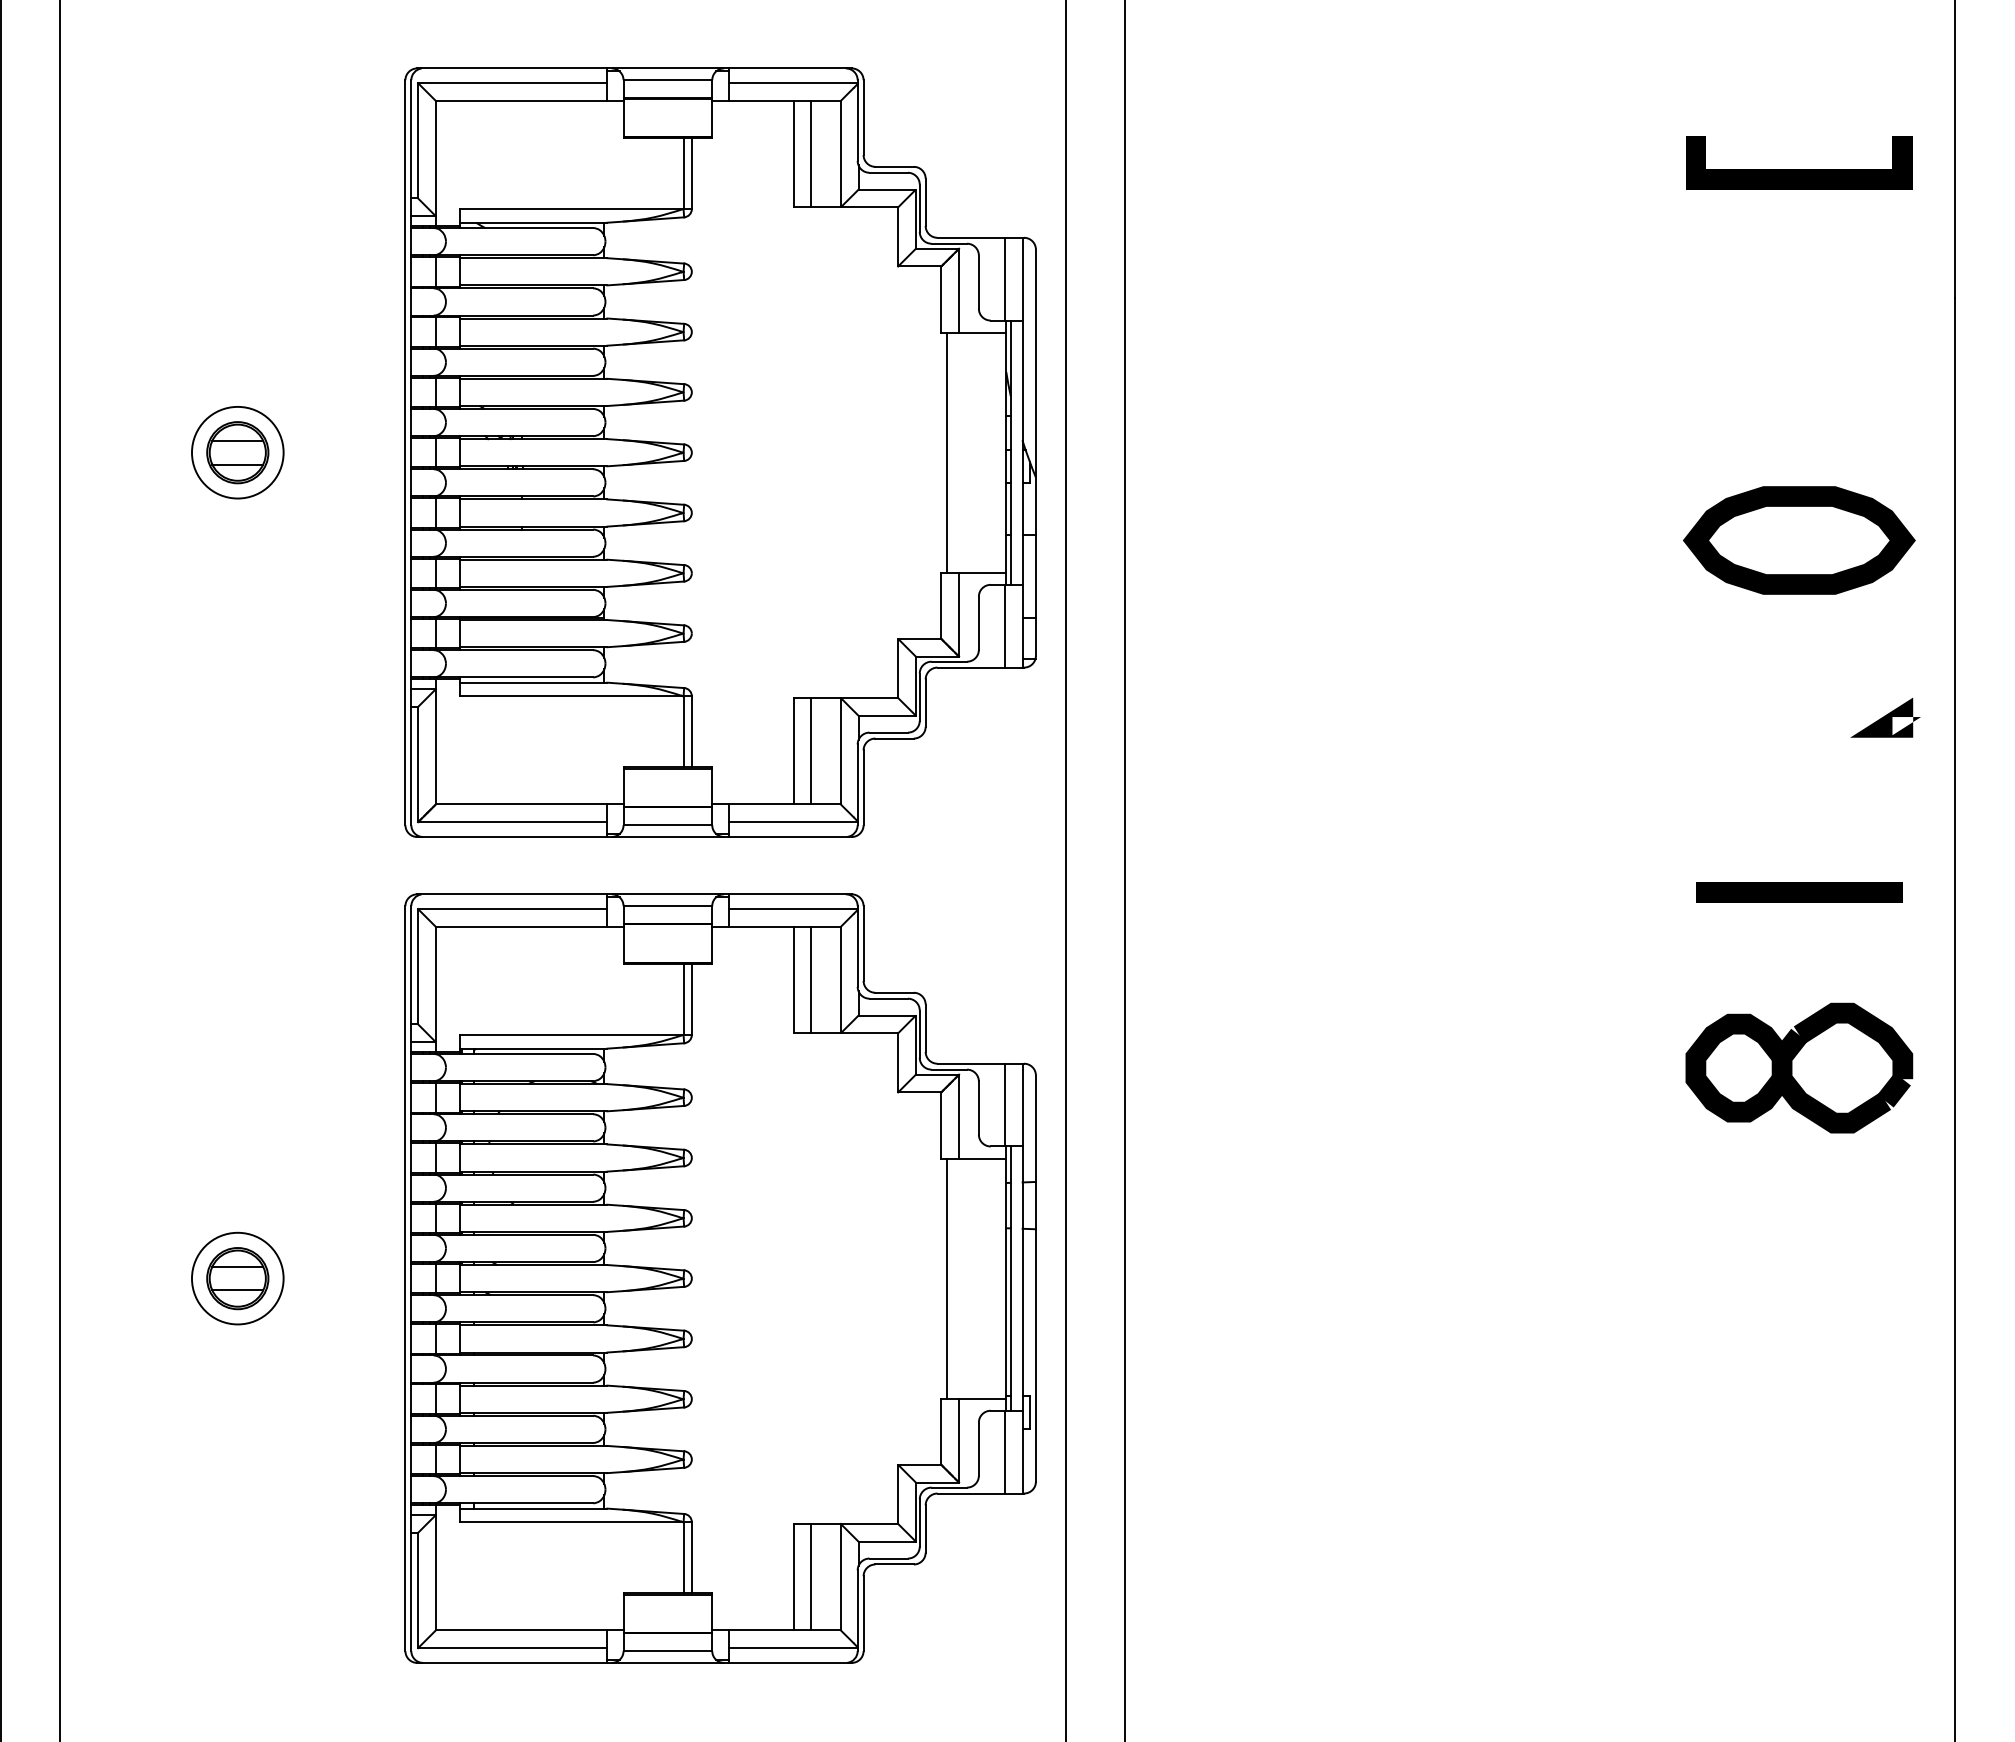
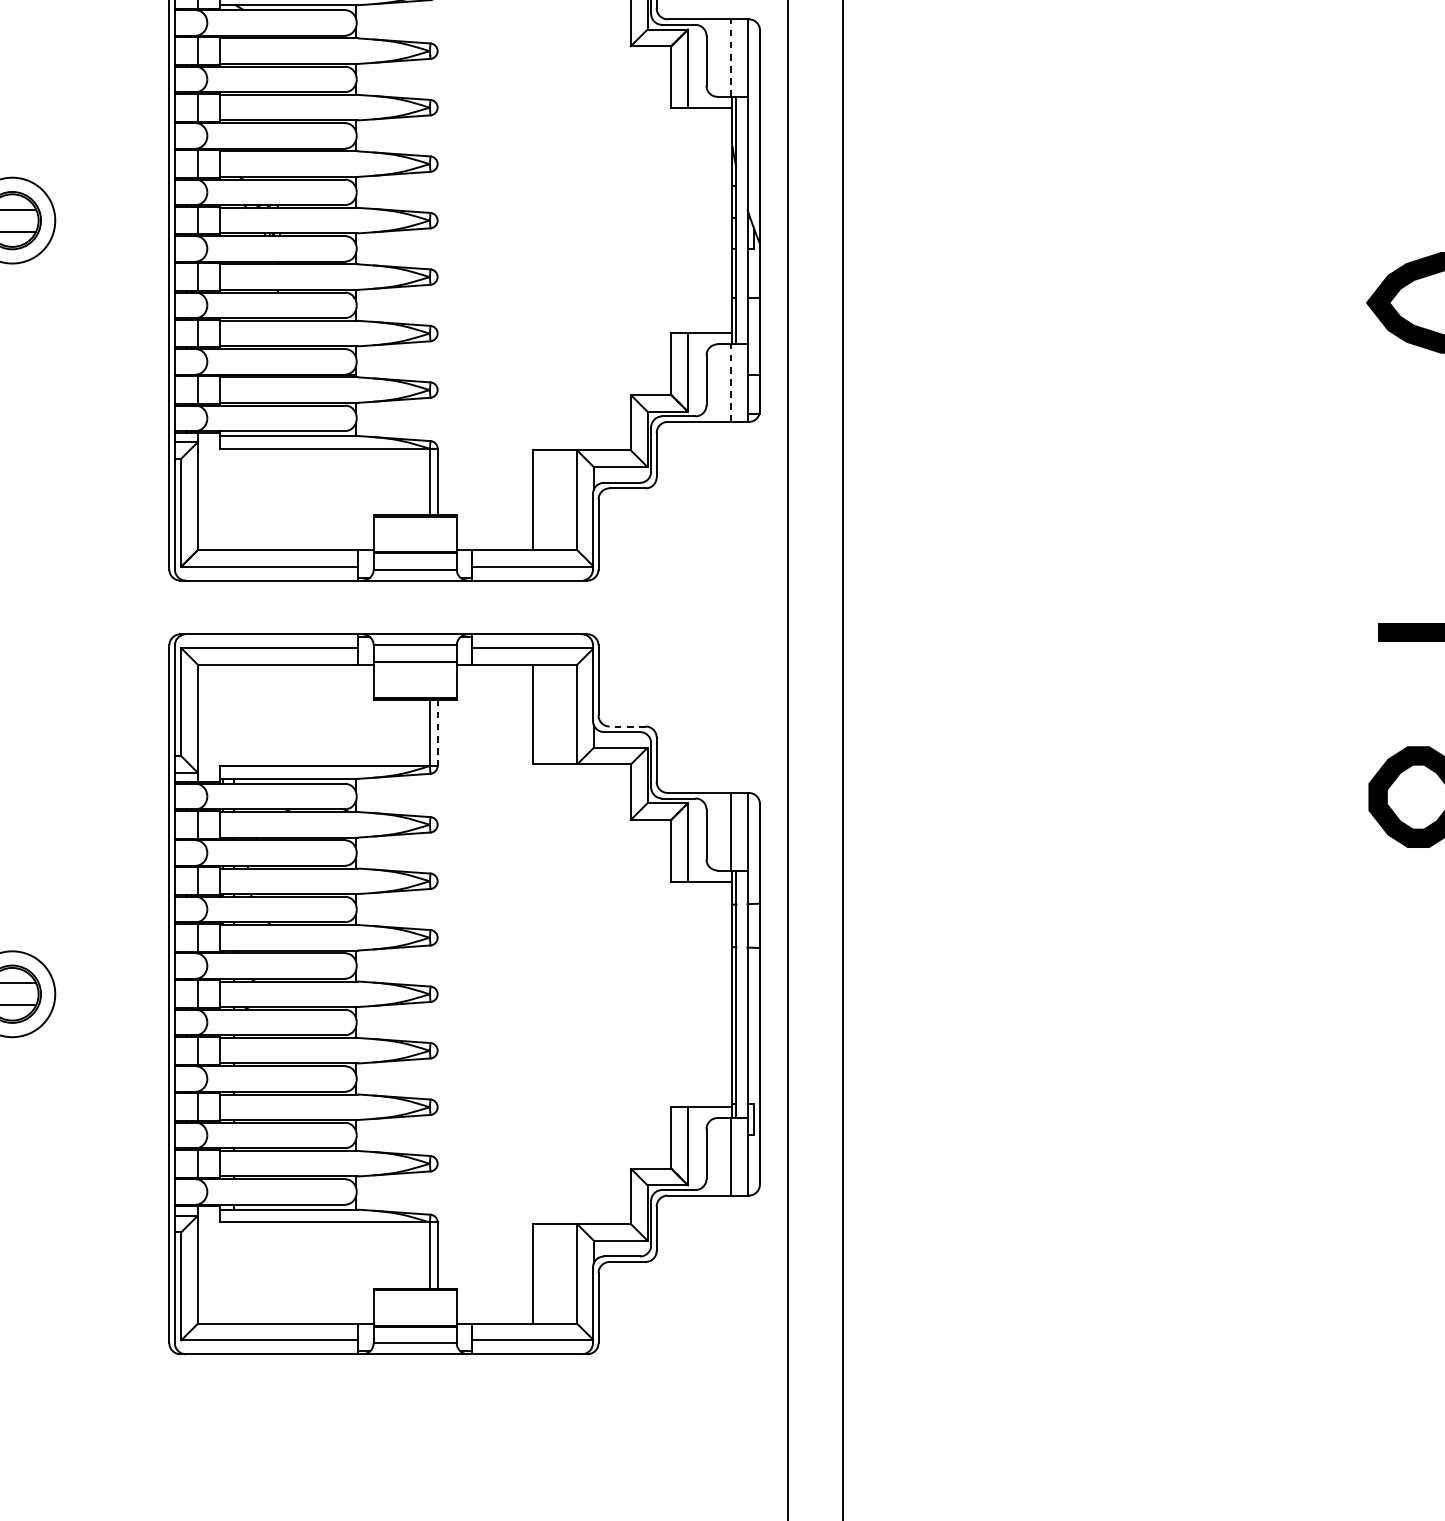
line: (1004, 278) -> (730, 57), solid -> dashed
line: (947, 452) -> (677, 220), removed
line: (1004, 625) -> (730, 382), solid -> dashed
line: (811, 751) -> (549, 500), removed
line: (811, 979) -> (549, 714), removed
line: (894, 992) -> (627, 726), solid -> dashed
line: (691, 1000) -> (437, 733), solid -> dashed
line: (947, 1278) -> (677, 994), removed
line: (811, 1576) -> (549, 1273), removed

